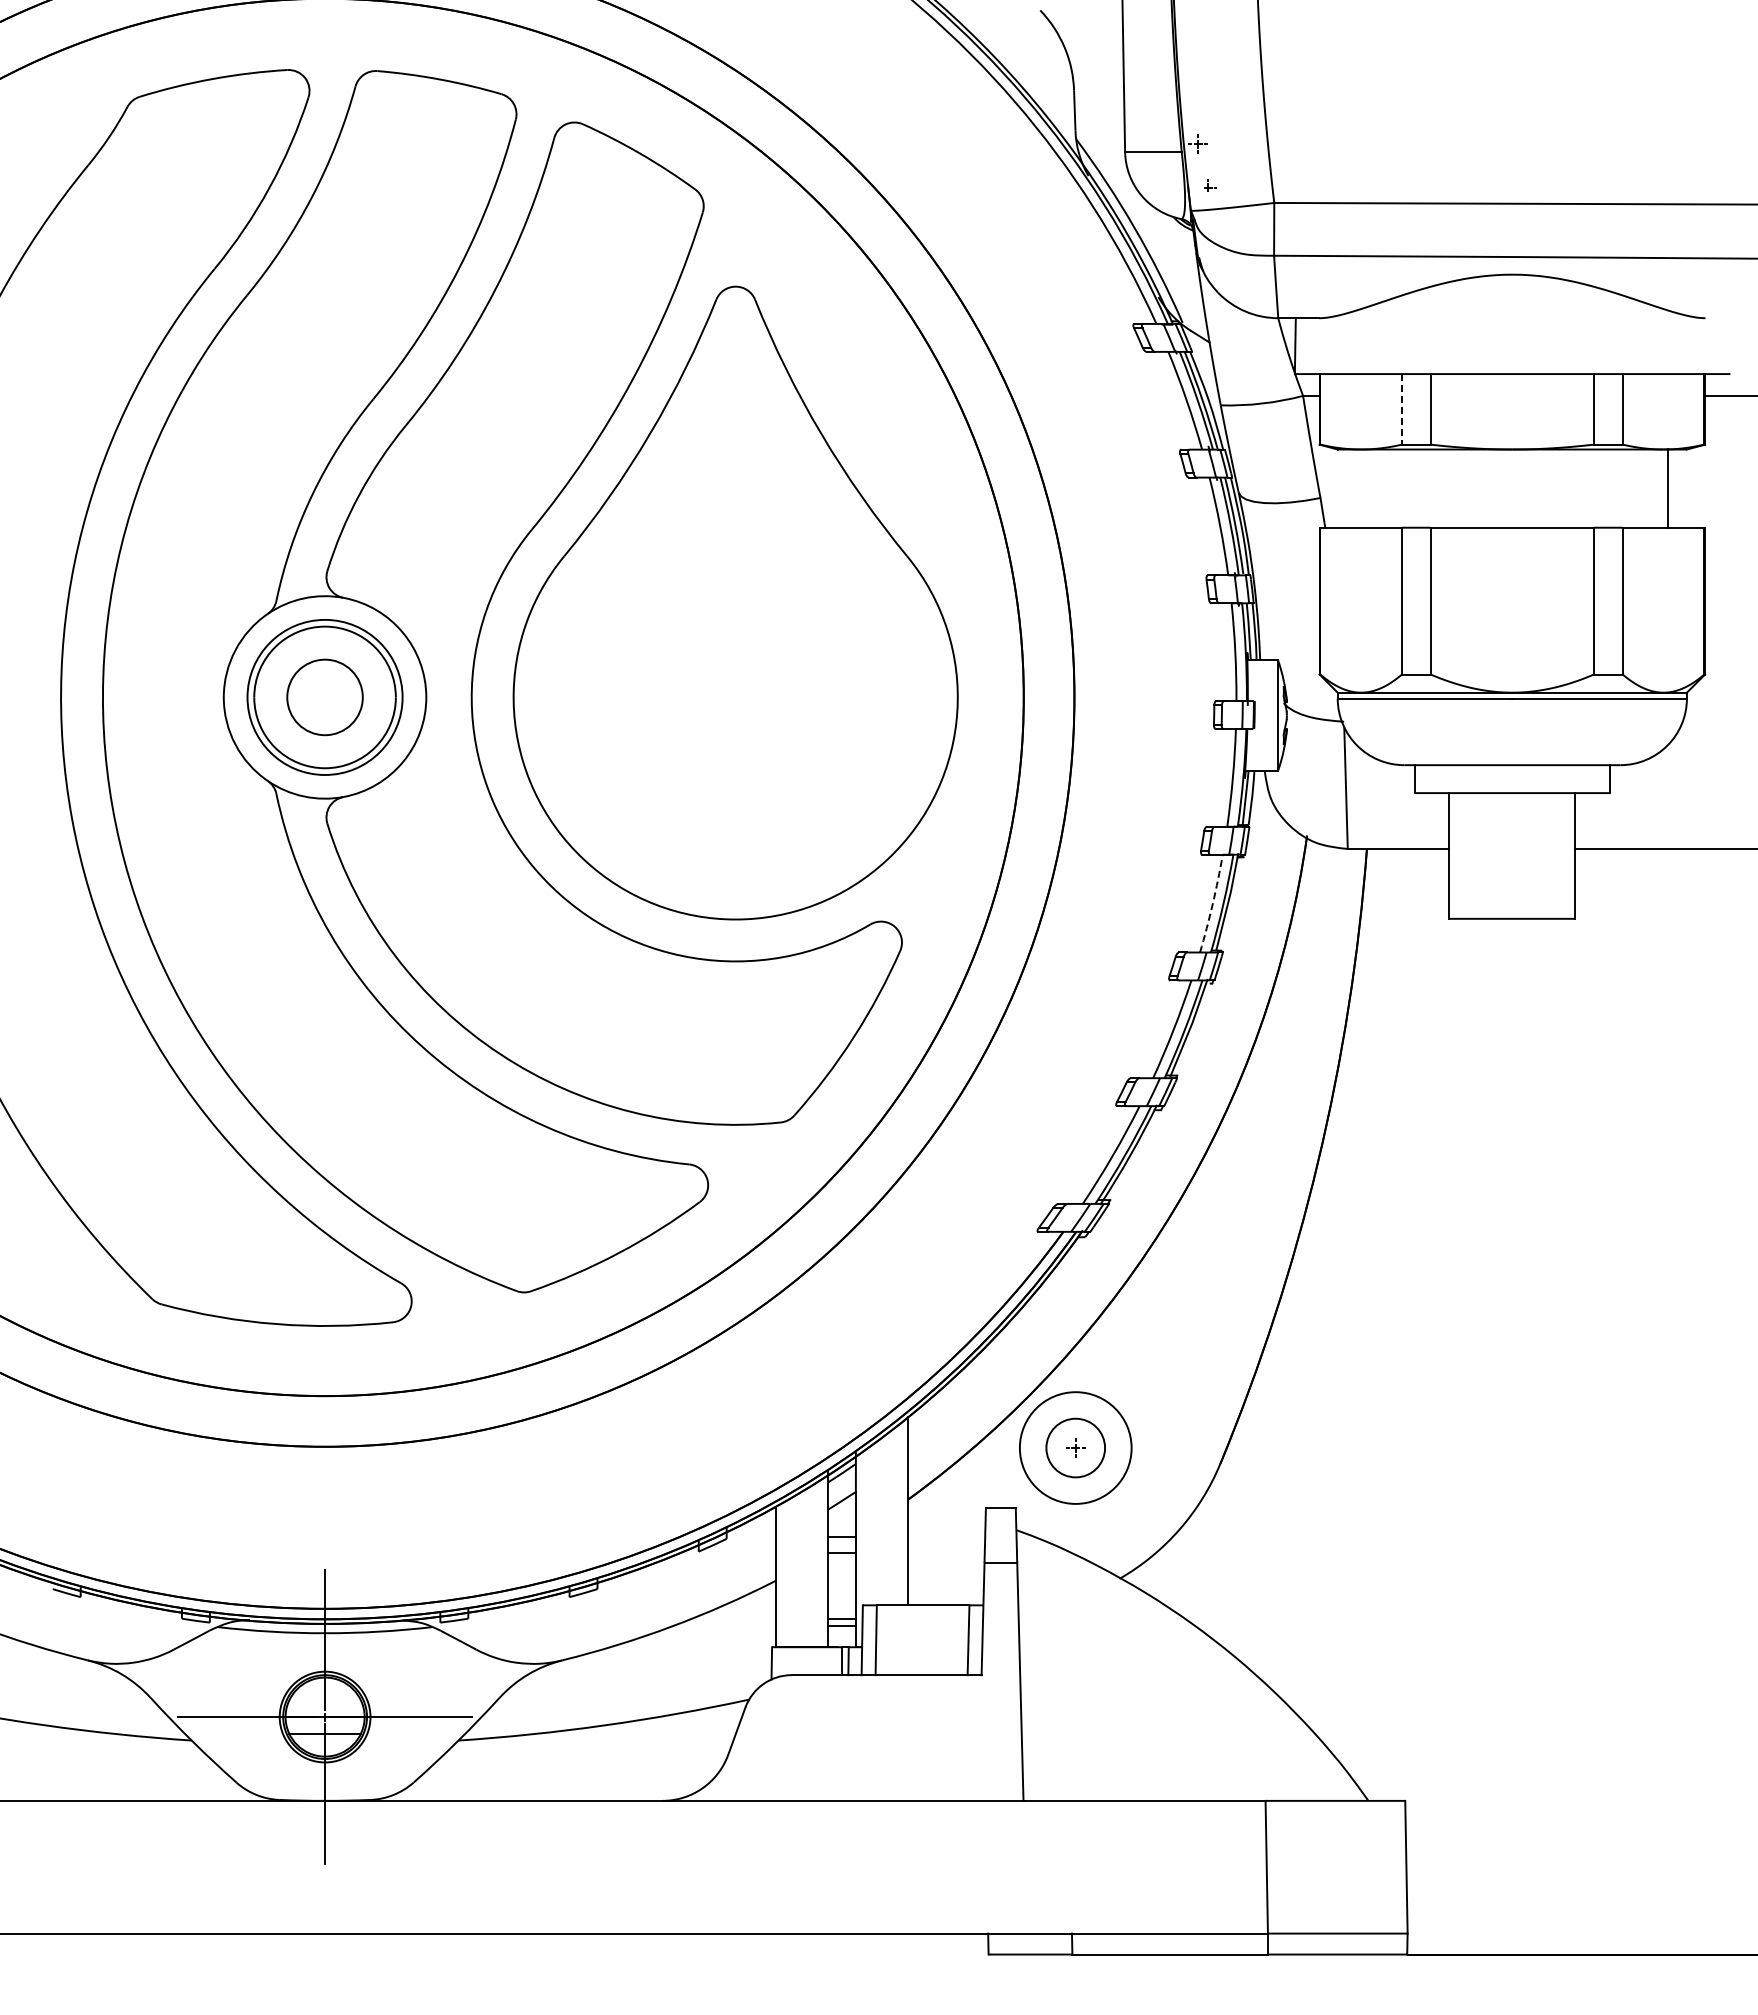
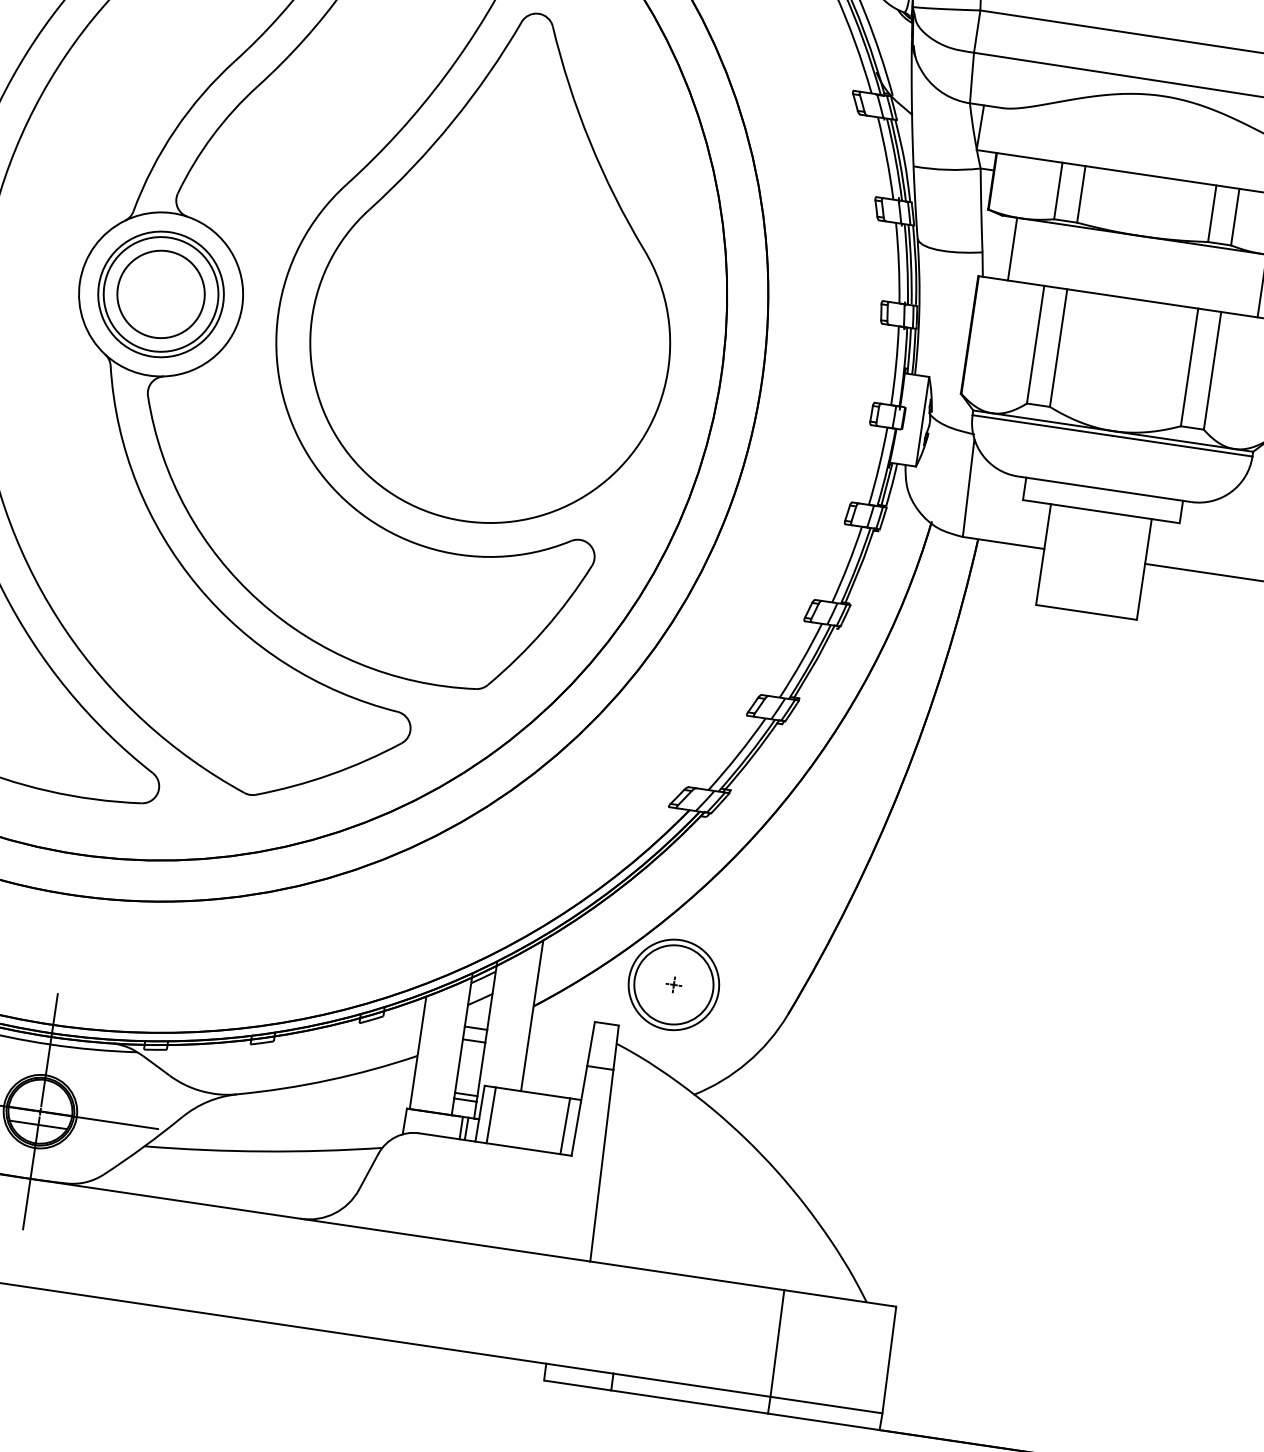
line: (1401, 409) -> (1057, 191), dashed -> solid
line: (1356, 488) -> (1012, 249), added
circle: (325, 697) -> (161, 294), size x1.43
arc: (1212, 903) -> (847, 564), dashed -> solid
circle: (1075, 1447) -> (673, 984), size x1.67

